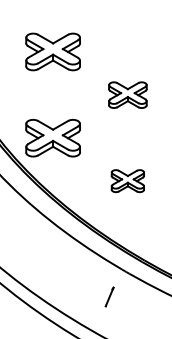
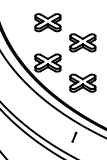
part: (127, 94) -> (82, 42), size x1.43
part: (127, 179) -> (82, 82), size x1.67

